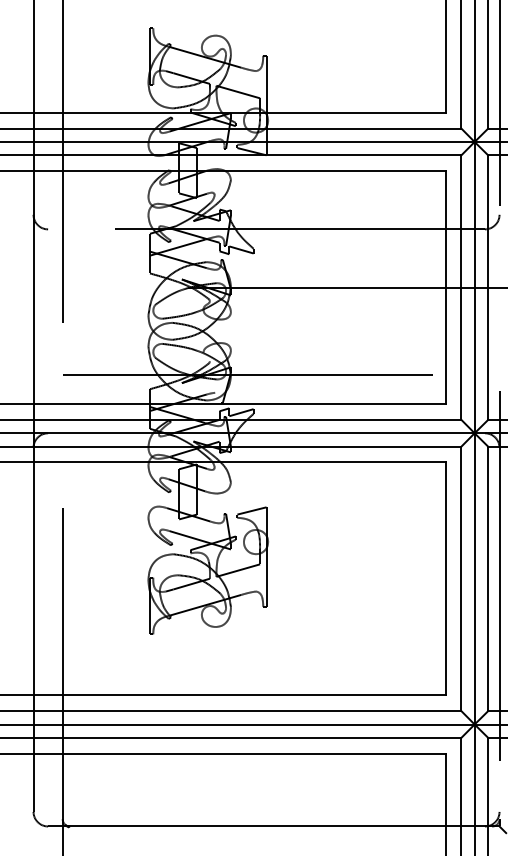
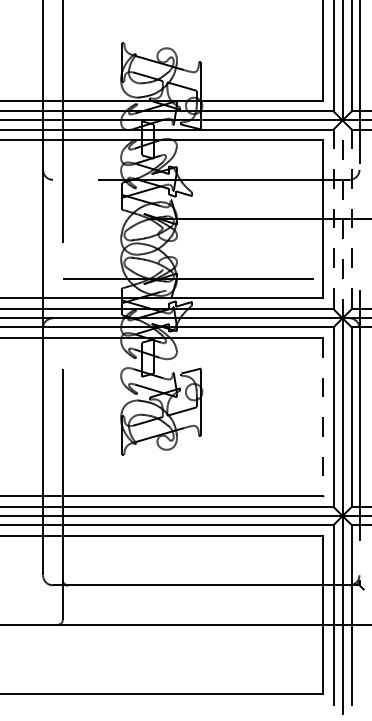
line: (461, 287) -> (333, 219), solid -> dashed
line: (474, 287) -> (342, 219), solid -> dashed
line: (487, 287) -> (351, 219), solid -> dashed
line: (445, 579) -> (322, 417), solid -> dashed

